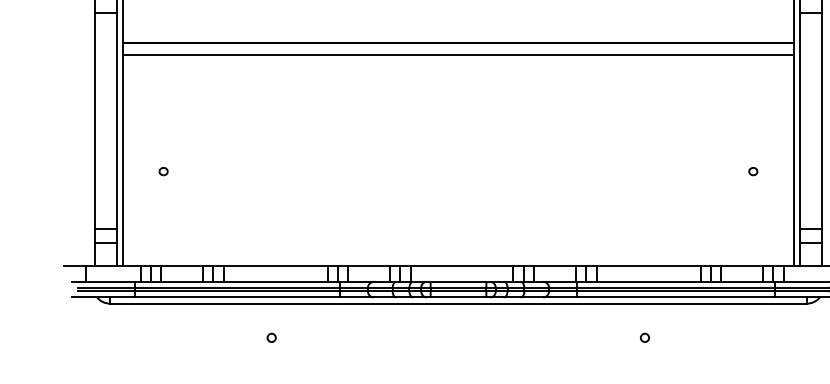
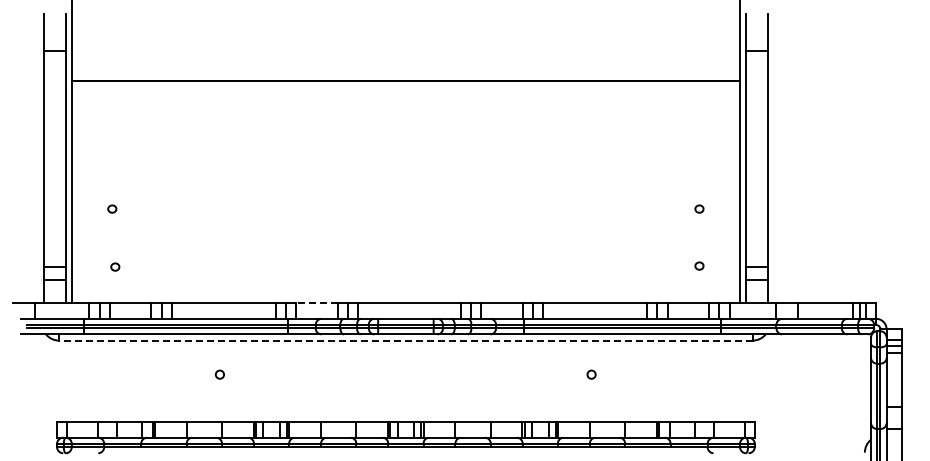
line: (458, 55) -> (405, 93), removed
part: (753, 228) -> (699, 265), added
part: (166, 229) -> (115, 266), added
line: (368, 266) -> (316, 303), solid -> dashed
line: (458, 303) -> (405, 340), solid -> dashed

